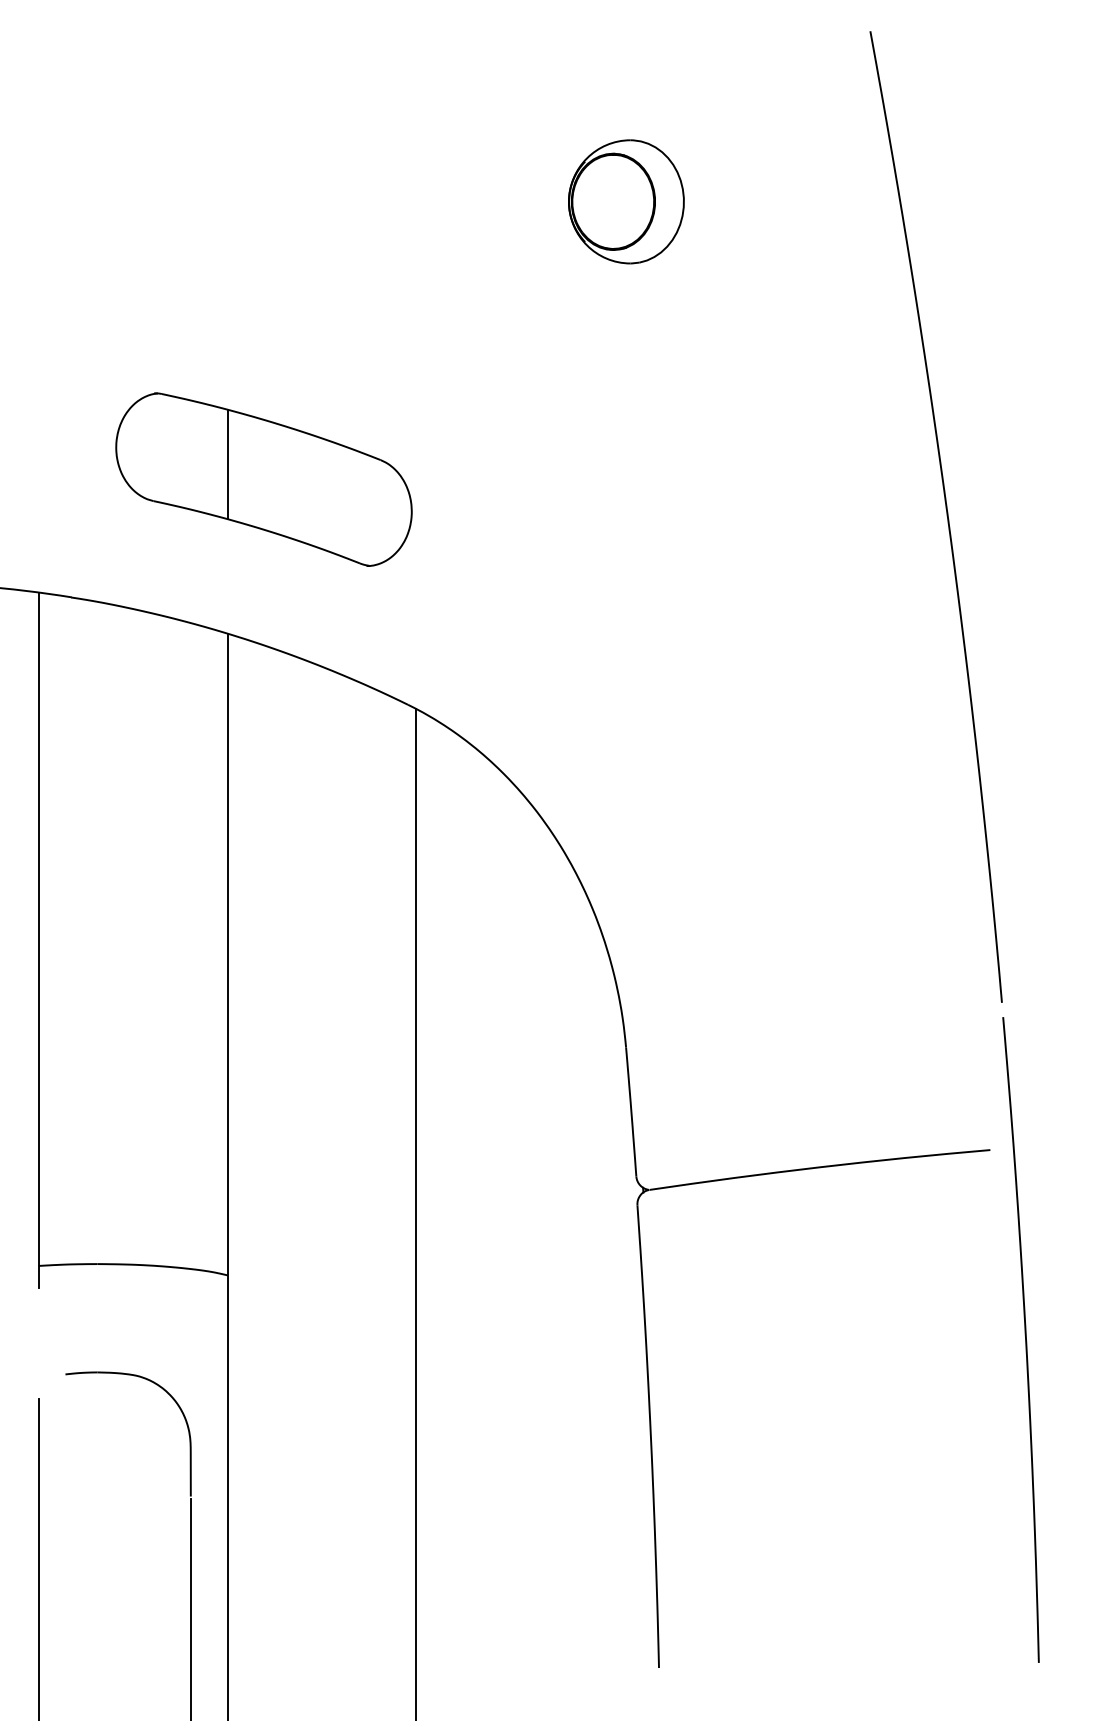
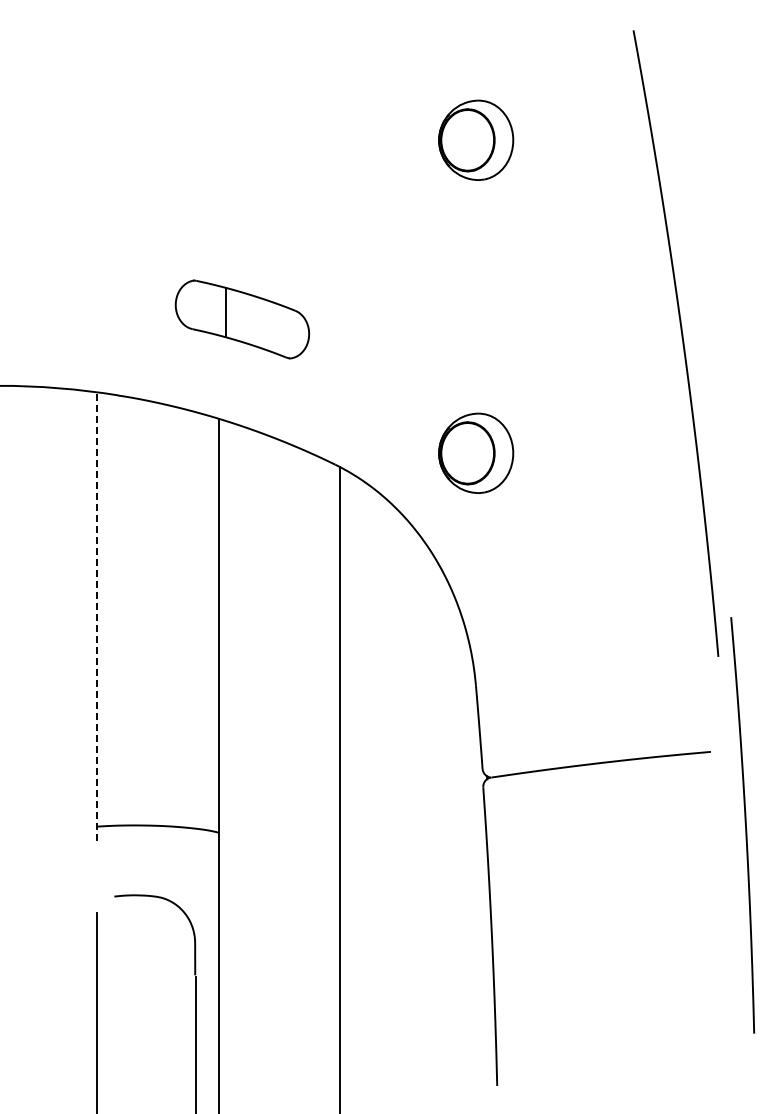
part: (264, 479) -> (242, 319), size x0.7
part: (626, 685) -> (476, 452), added
line: (39, 940) -> (97, 616), solid -> dashed
curve: (1025, 1340) -> (745, 825), moved

